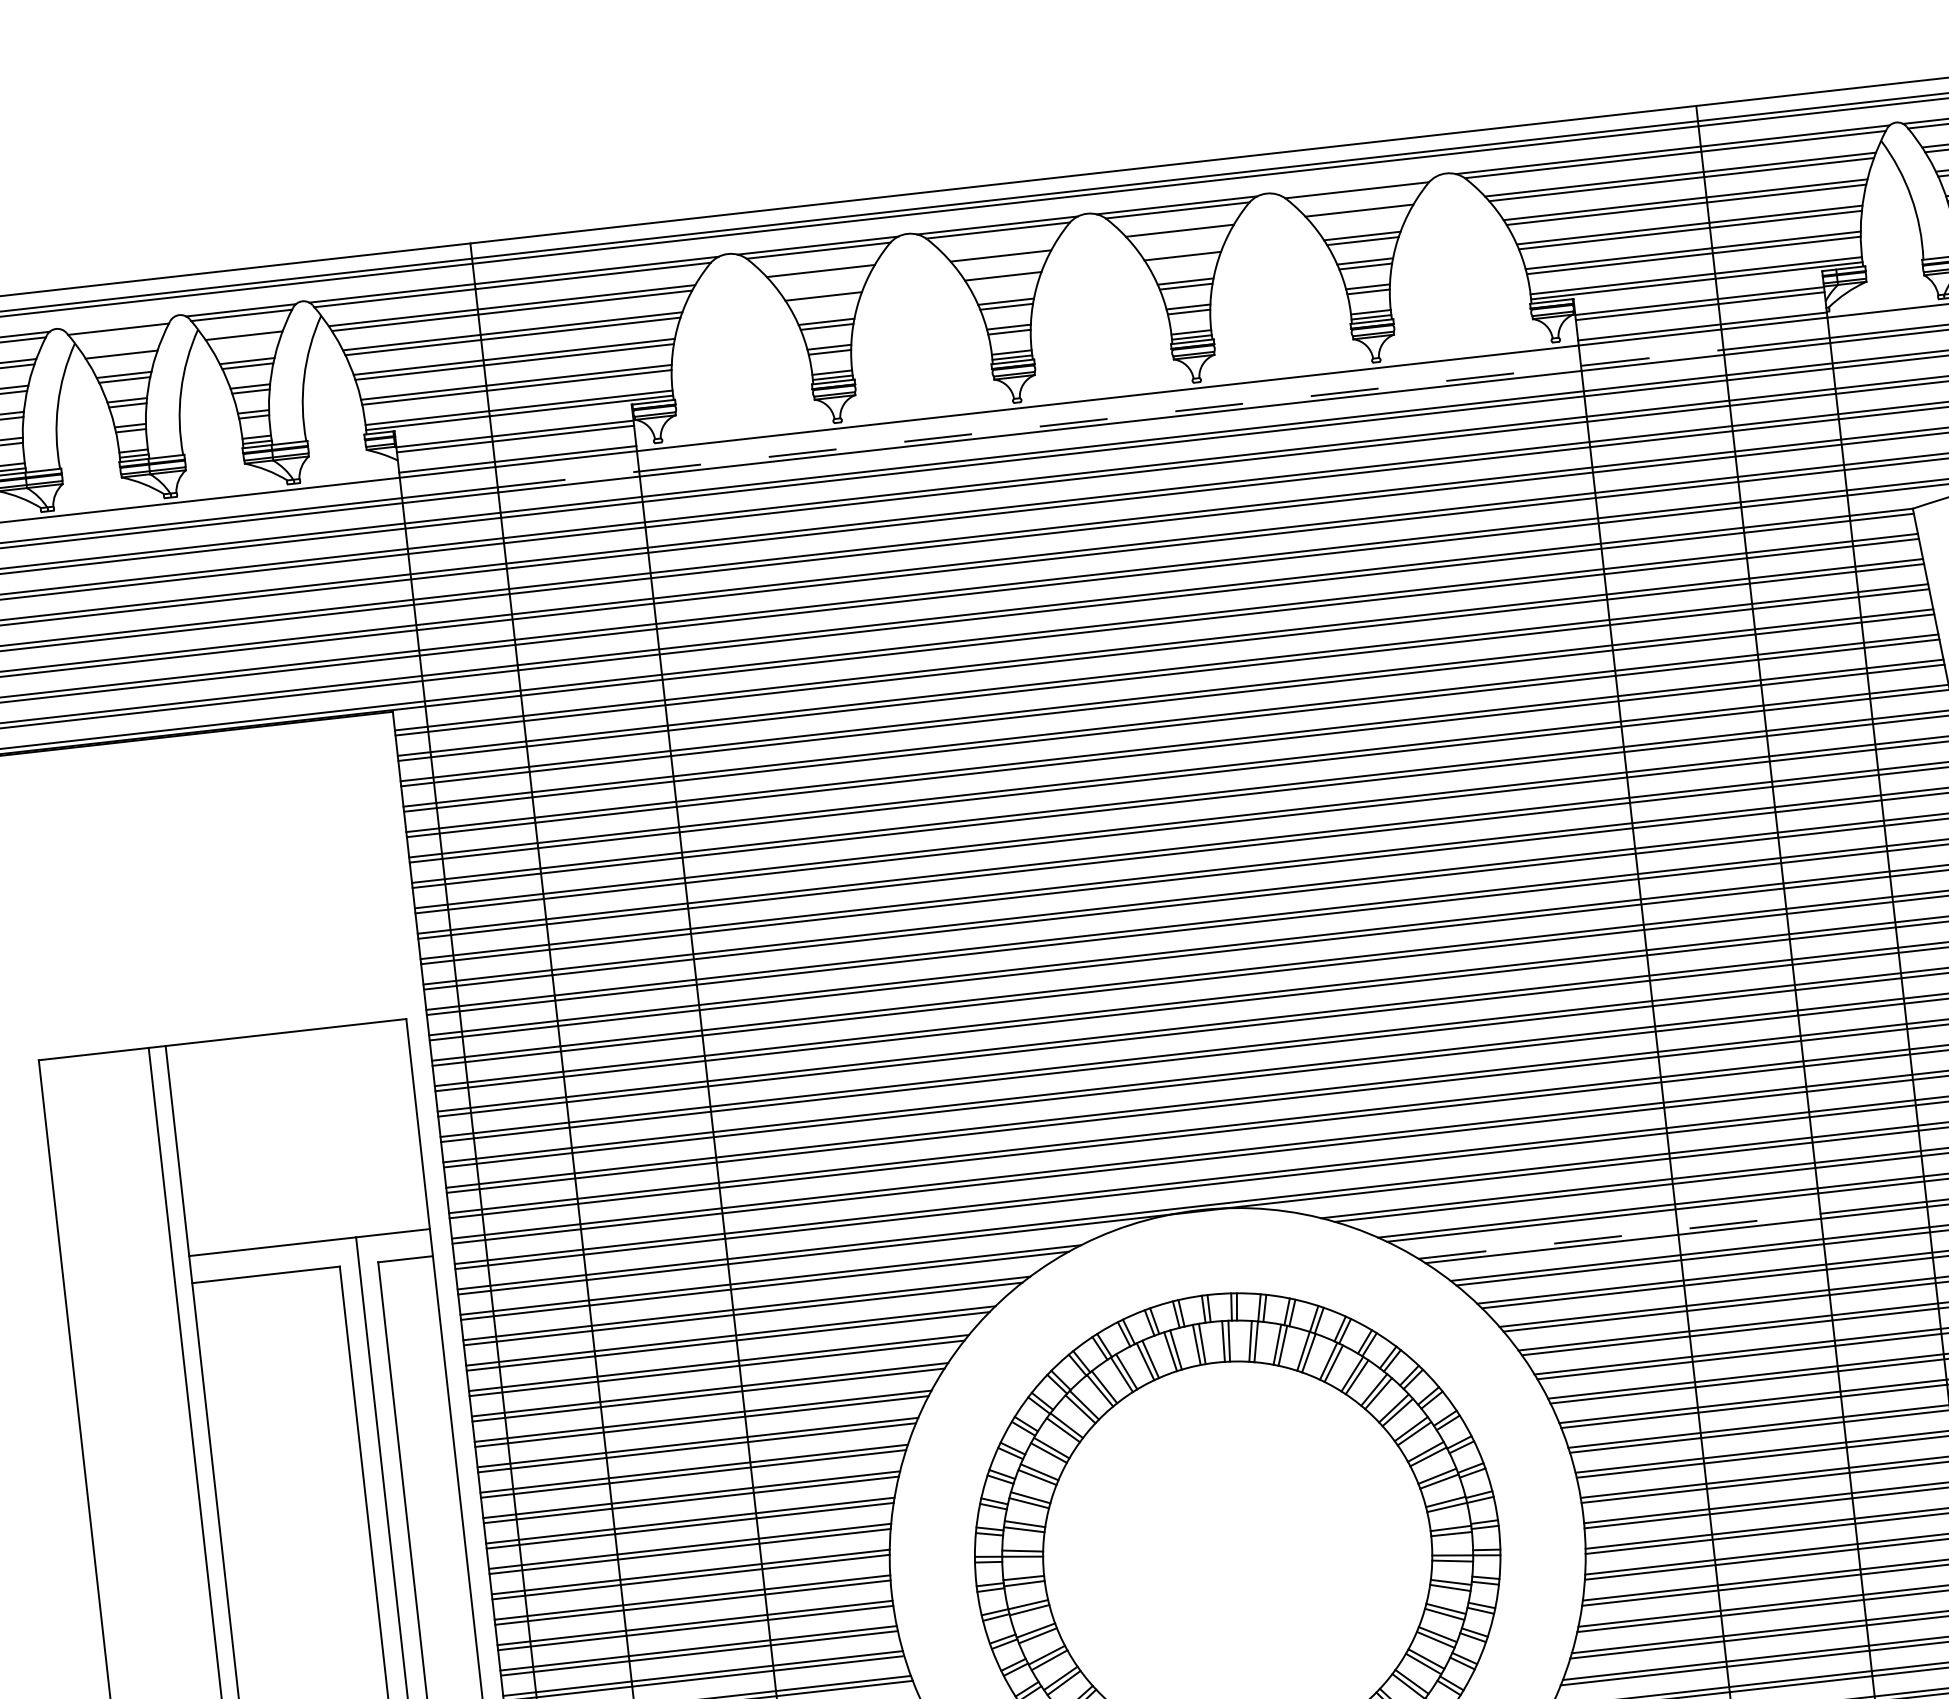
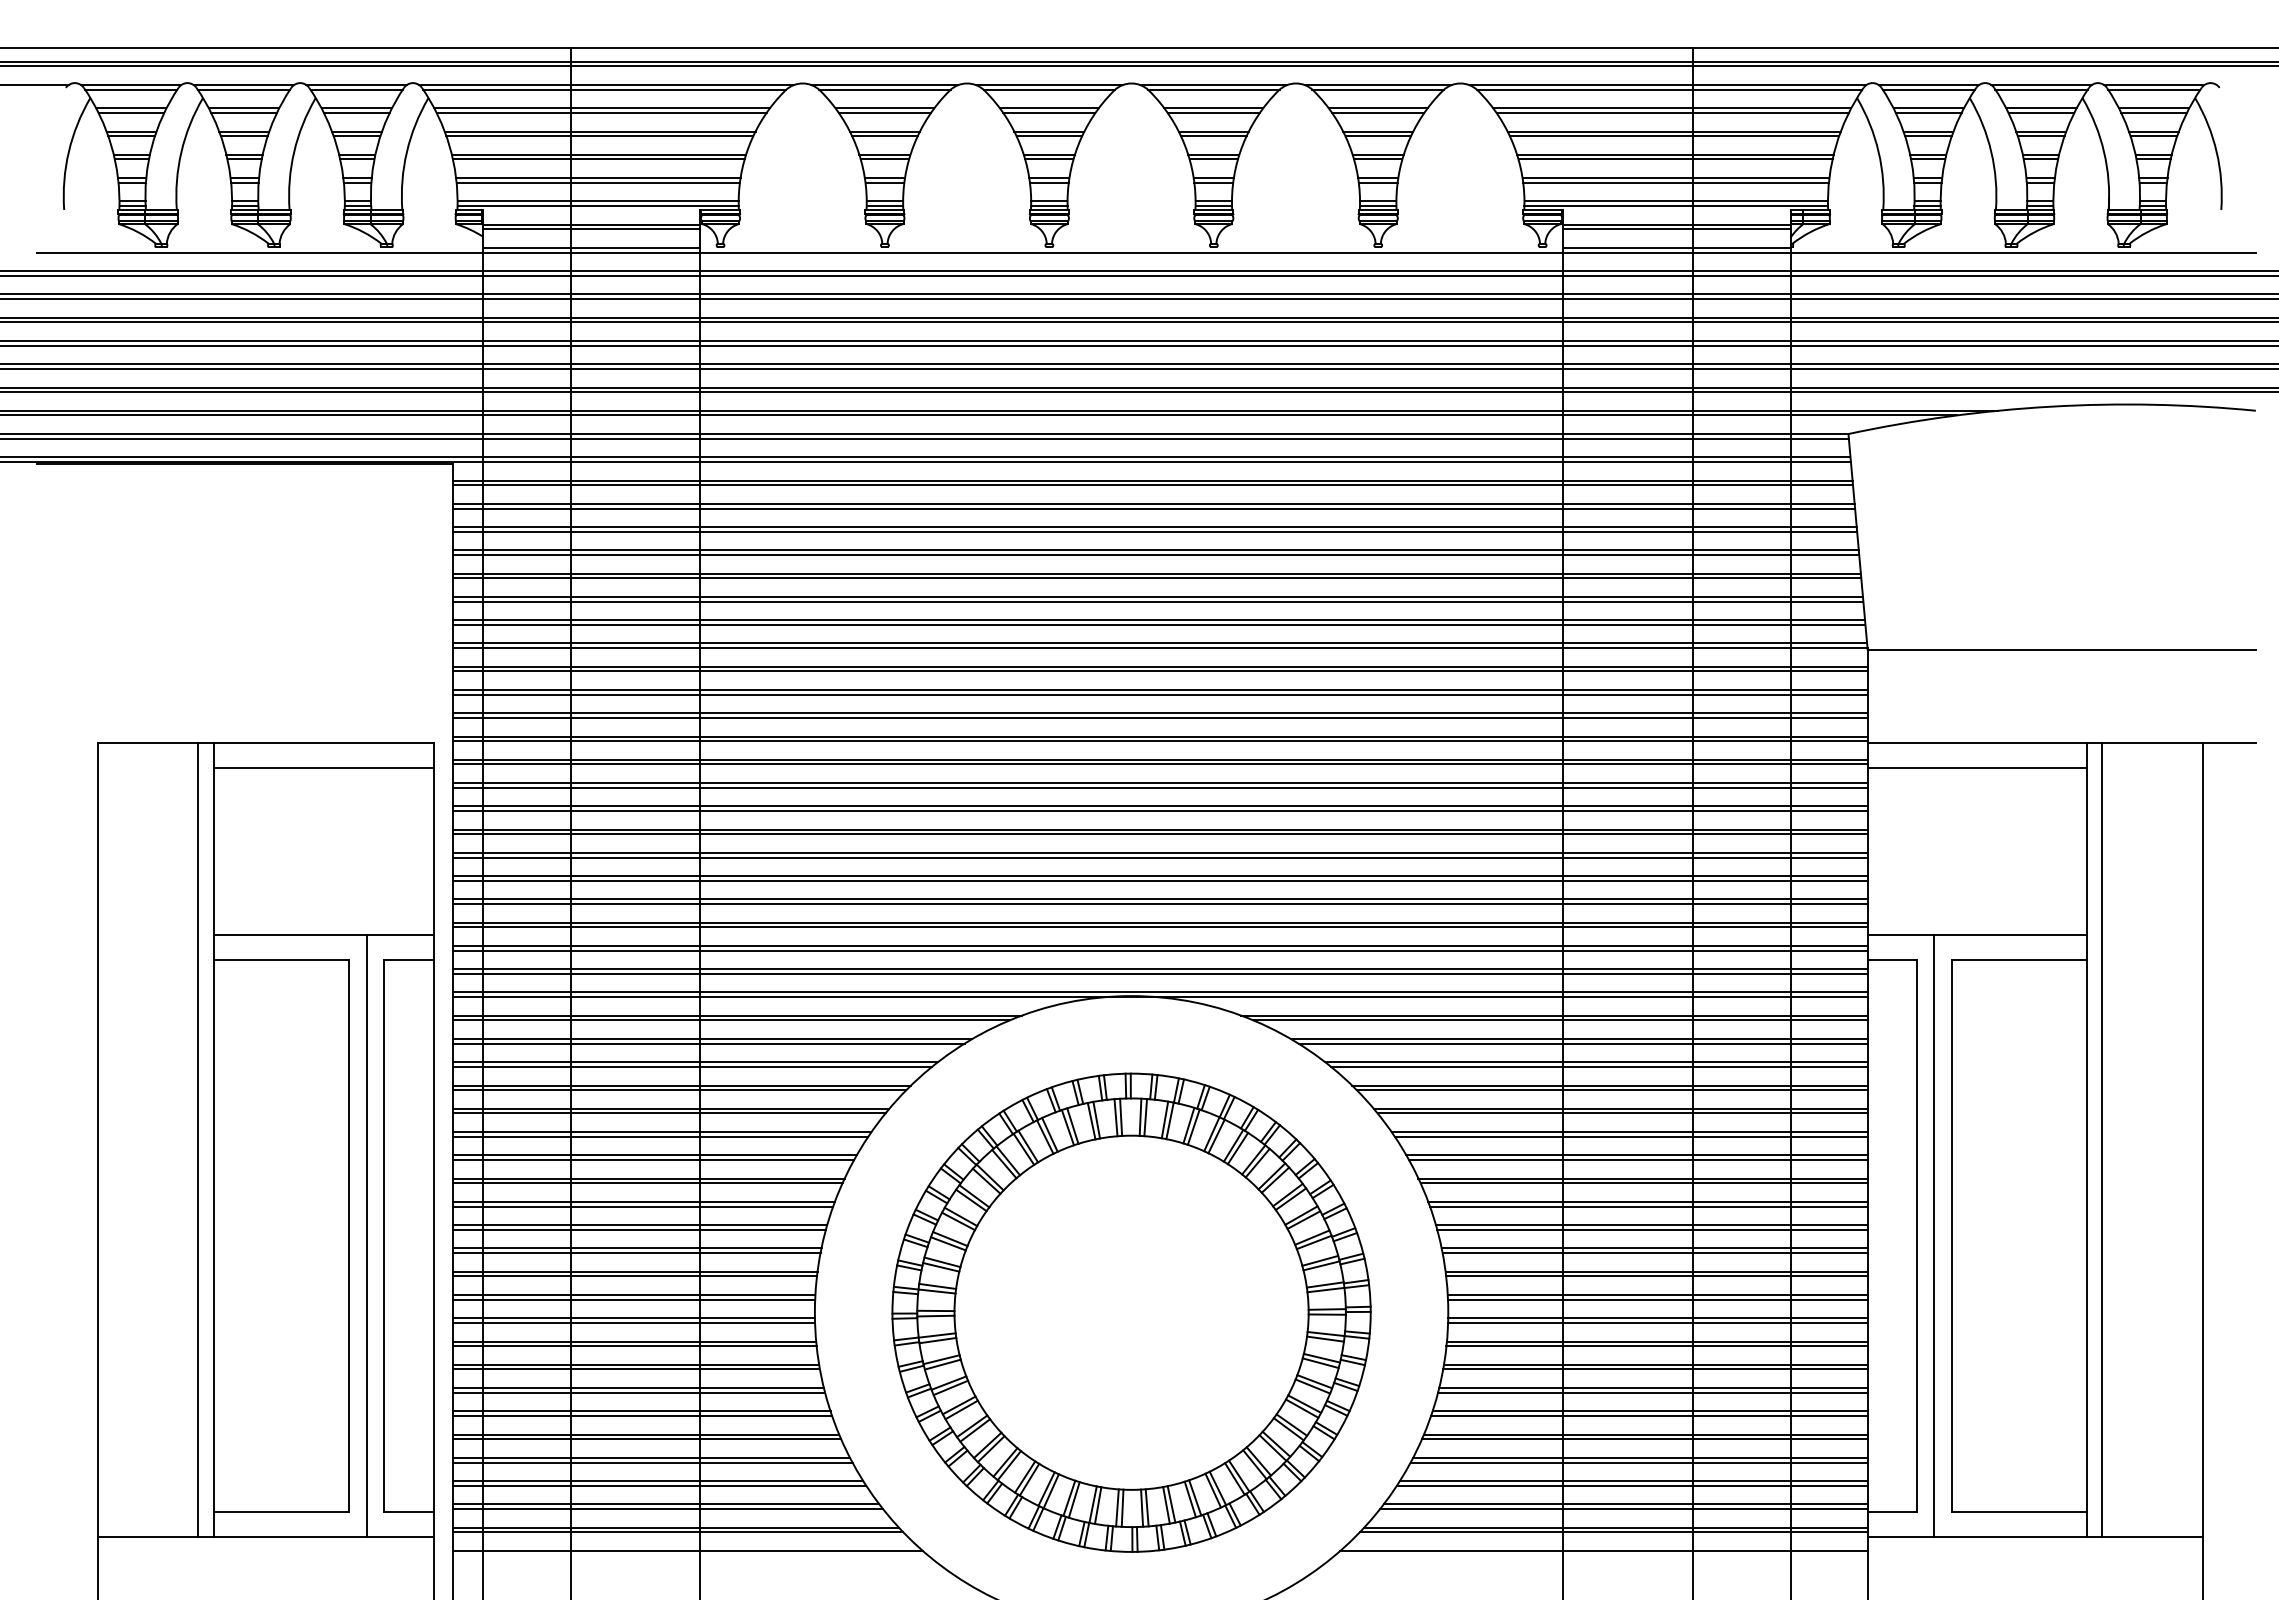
line: (1355, 185) -> (1377, 85), added
line: (1360, 215) -> (1378, 112), added
line: (1180, 235) -> (1213, 112), added
line: (999, 251) -> (1048, 108), added
line: (1183, 261) -> (1213, 136), added
line: (820, 275) -> (884, 112), added
line: (1003, 281) -> (1049, 136), added
line: (823, 301) -> (884, 136), added
line: (117, 324) -> (243, 85), added
line: (244, 340) -> (356, 112), added
line: (120, 349) -> (243, 108), added
line: (1111, 418) -> (1132, 271), dashed -> solid
line: (288, 1059) -> (323, 767), added
line: (1619, 1236) -> (1509, 1062), dashed -> solid

